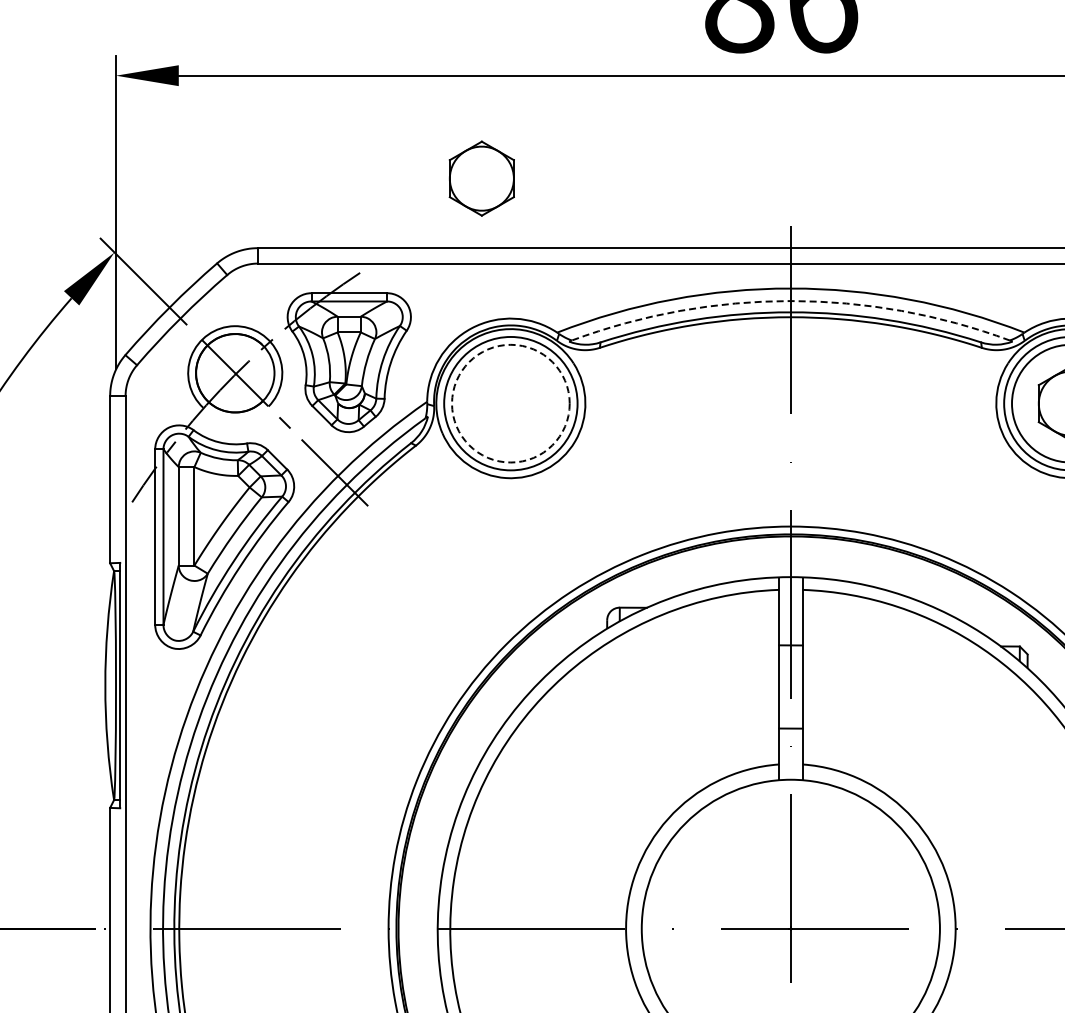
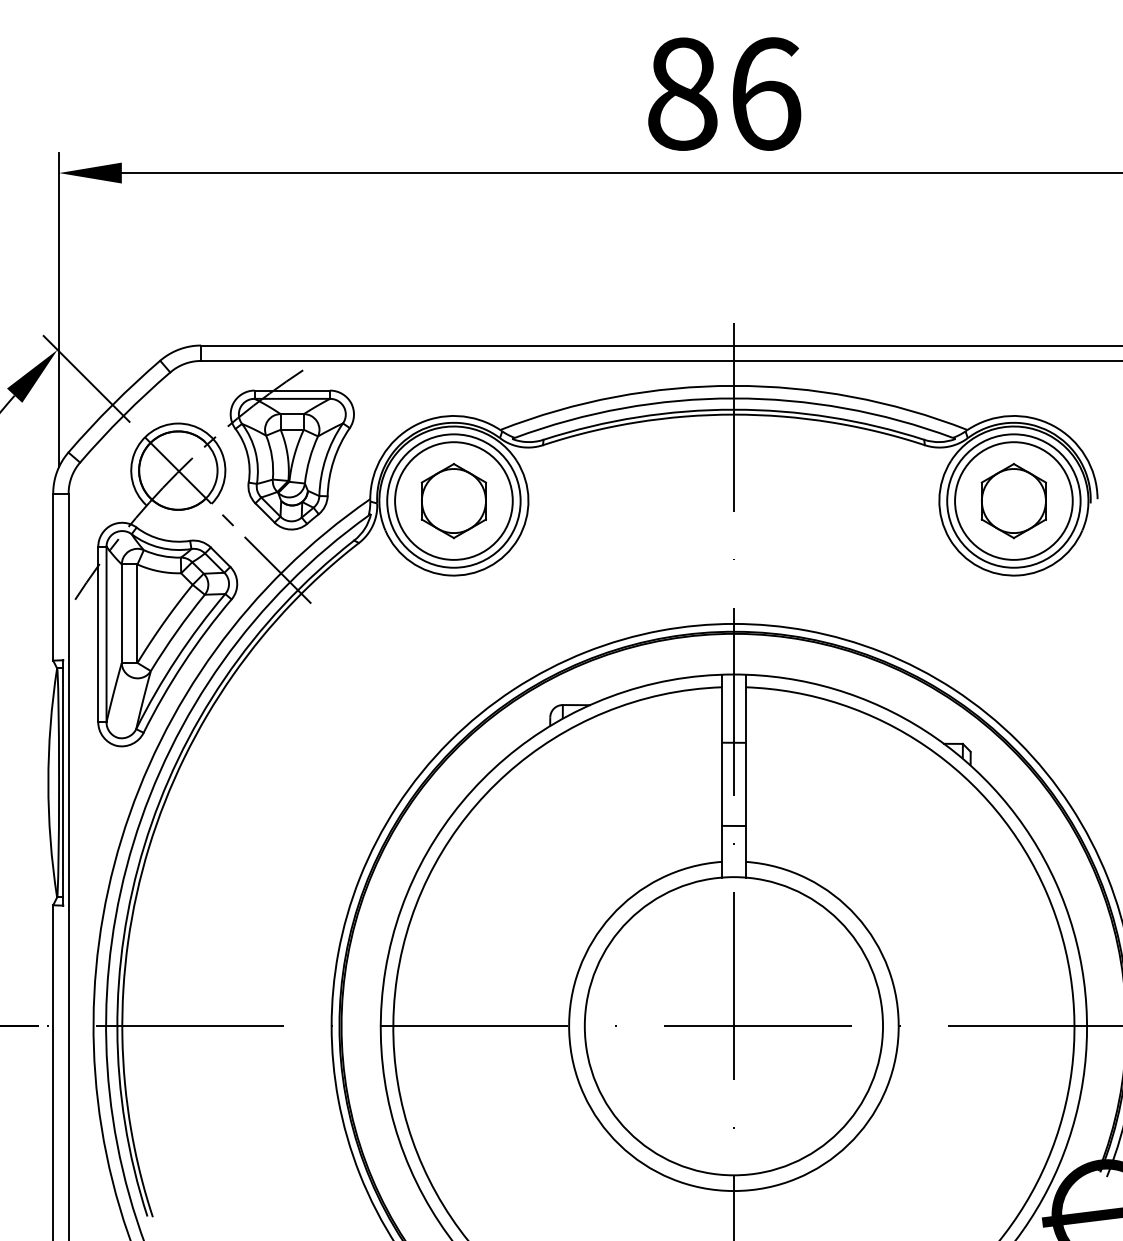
part: (481, 179) -> (453, 501), moved
arc: (790, 301) -> (733, 398), dashed -> solid
circle: (510, 403) -> (453, 500), dashed -> solid

